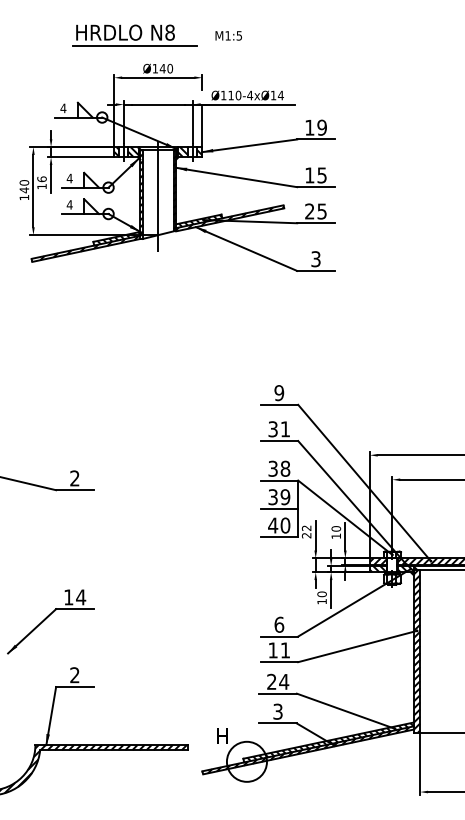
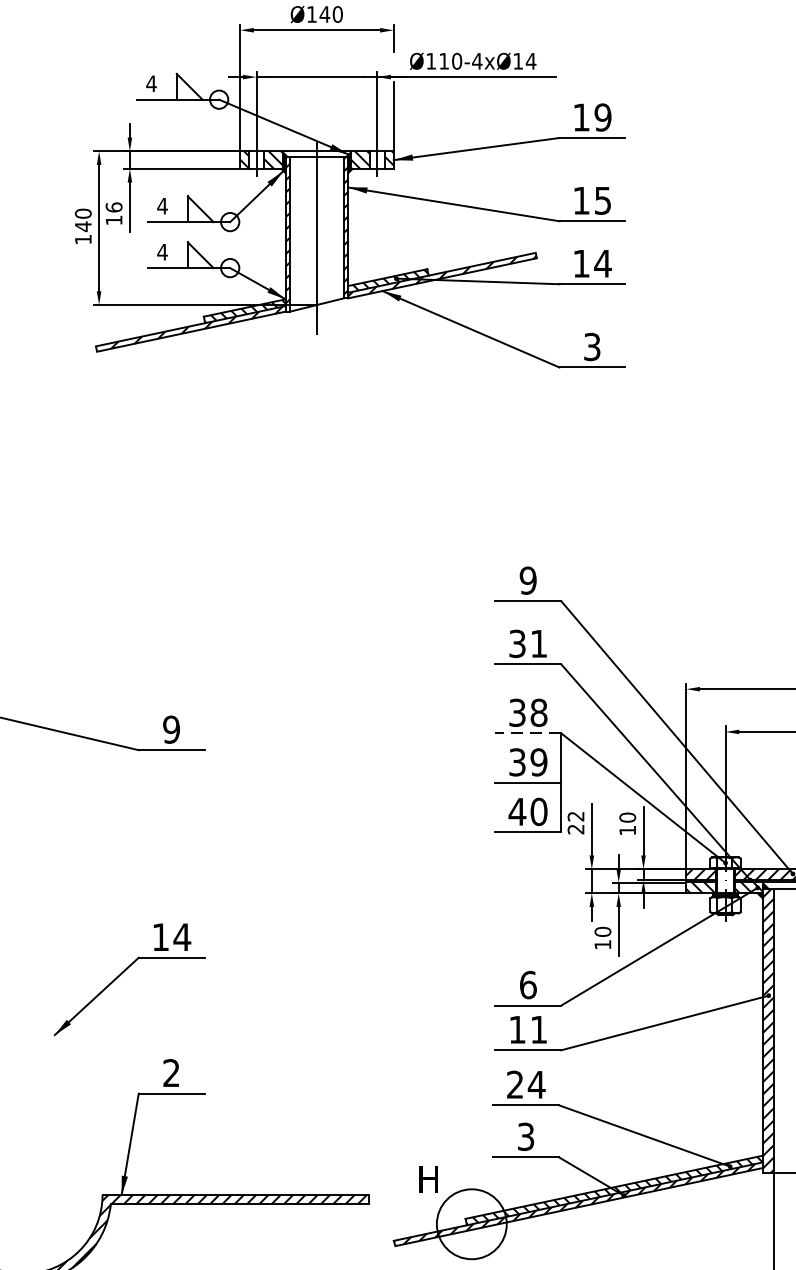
text: (316, 211) -> (593, 263), 25 -> 14
text: (74, 478) -> (170, 729), 2 -> 9
line: (279, 480) -> (528, 733), solid -> dashed

